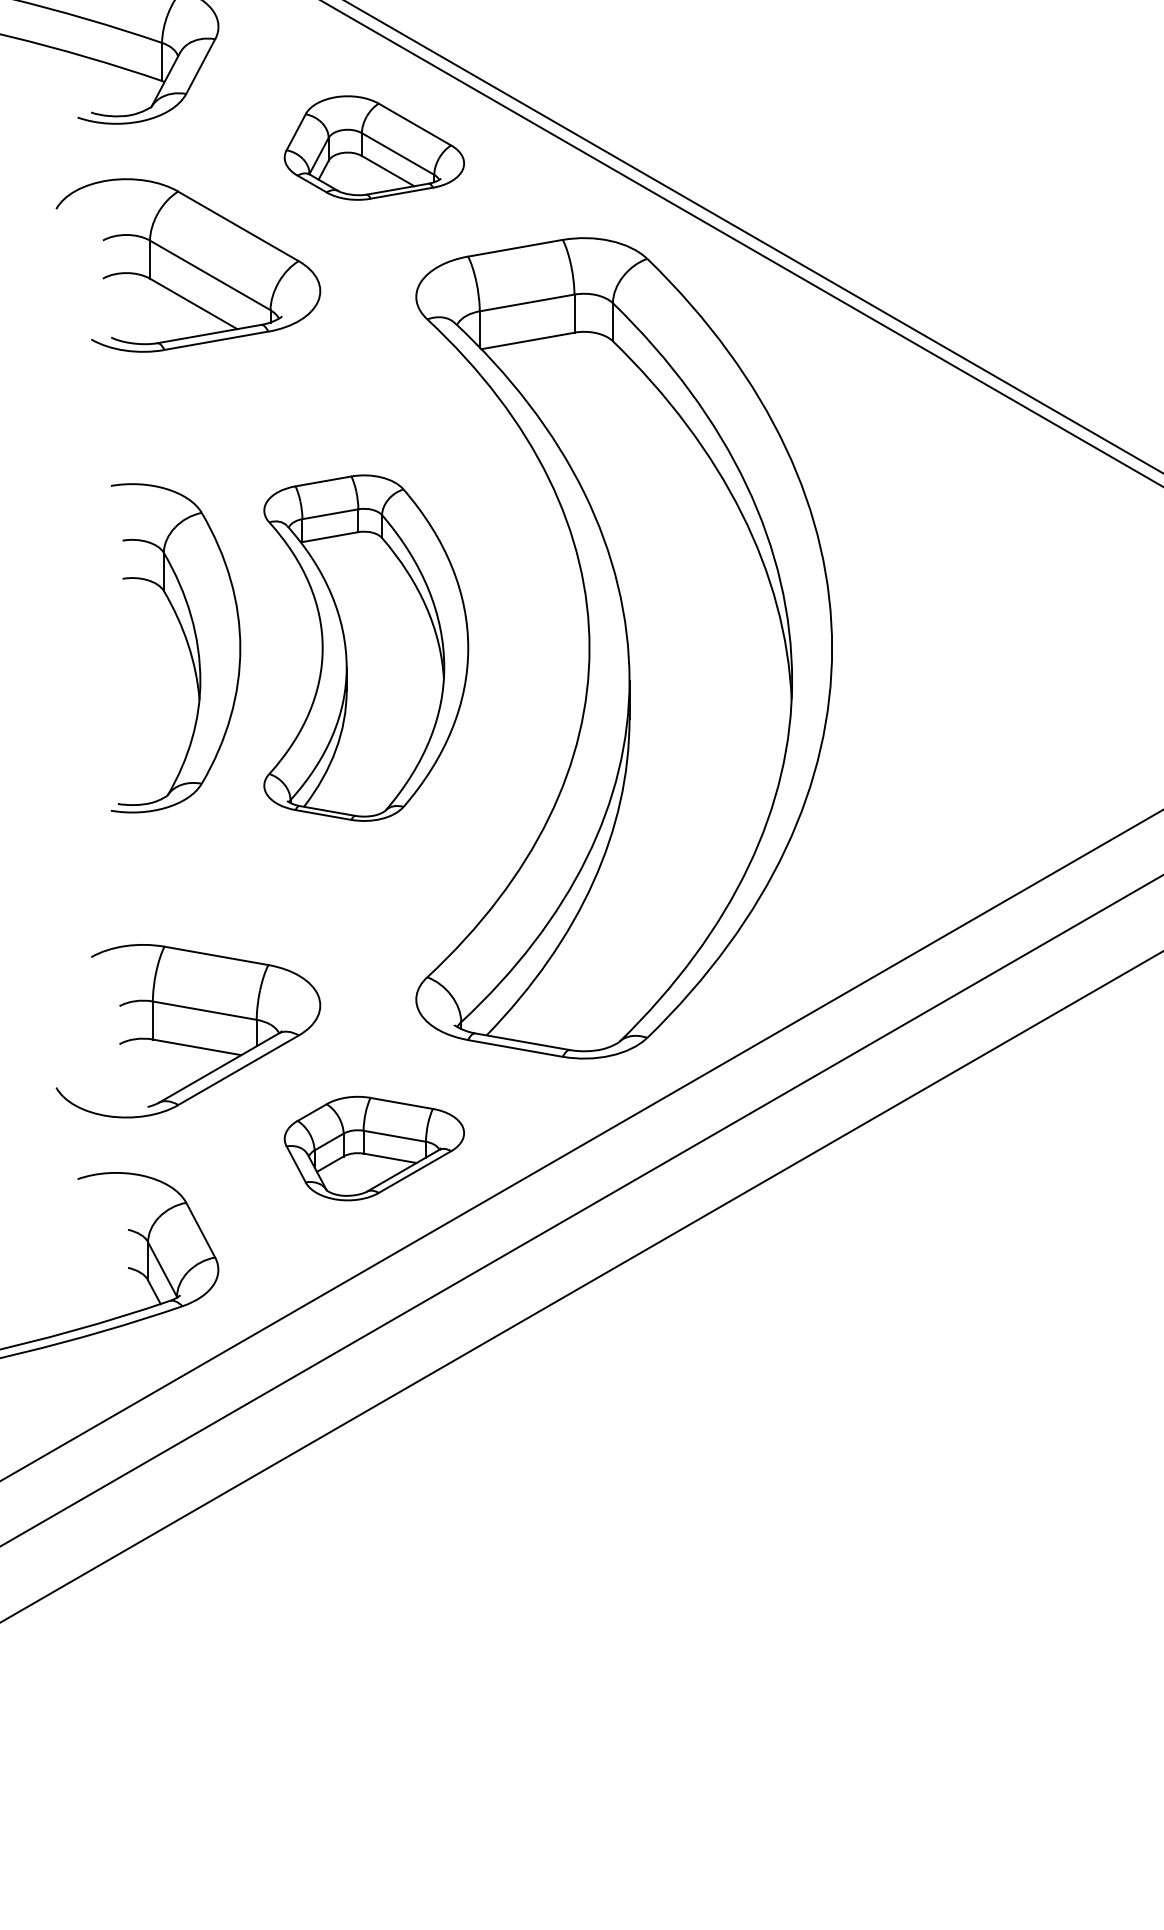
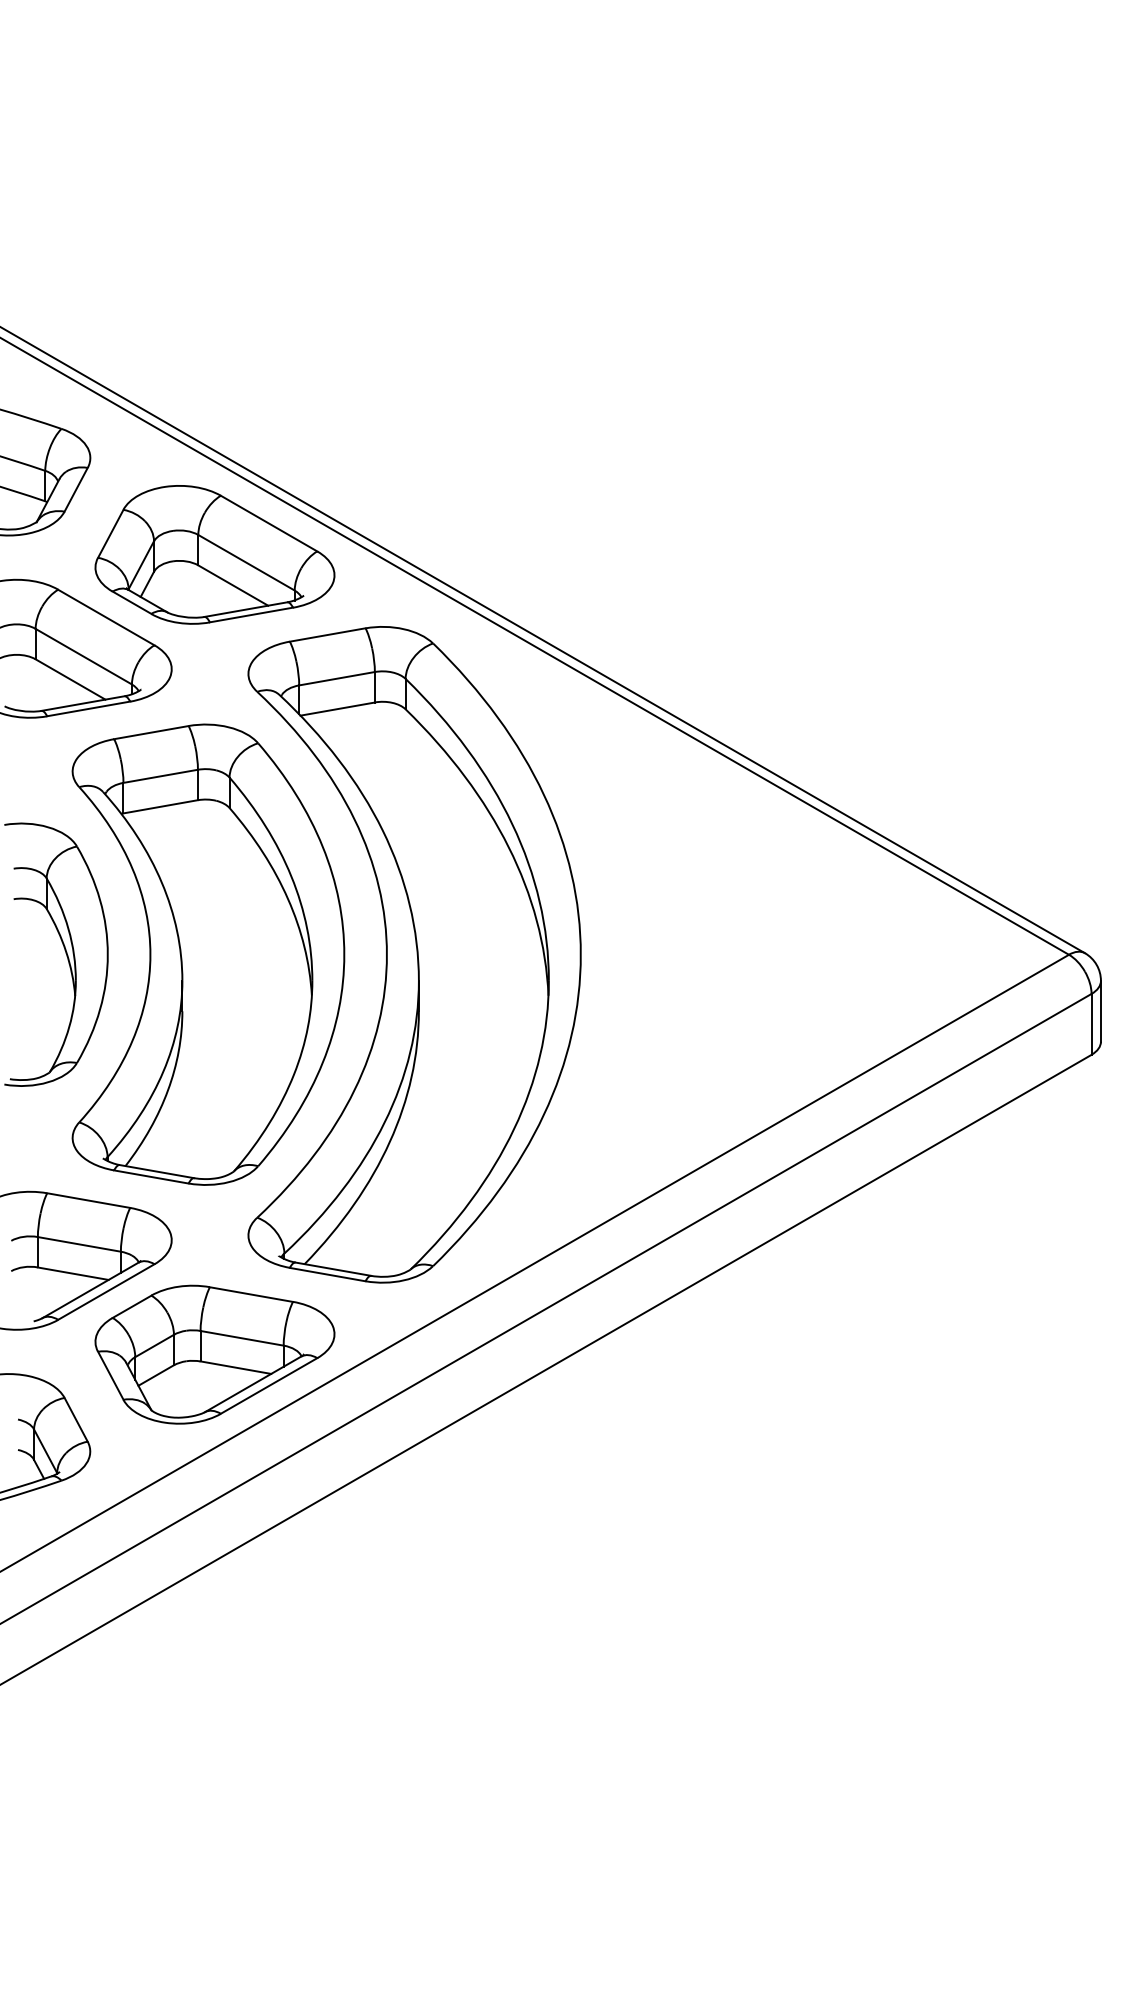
part: (373, 147) -> (214, 554), size x1.67
part: (366, 647) -> (208, 954), size x1.67
part: (373, 1148) -> (214, 1354), size x1.67

